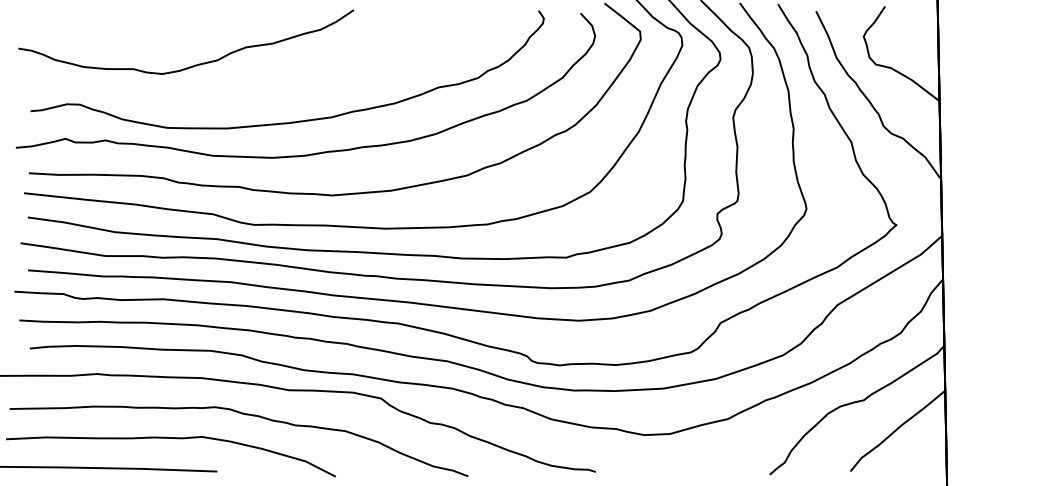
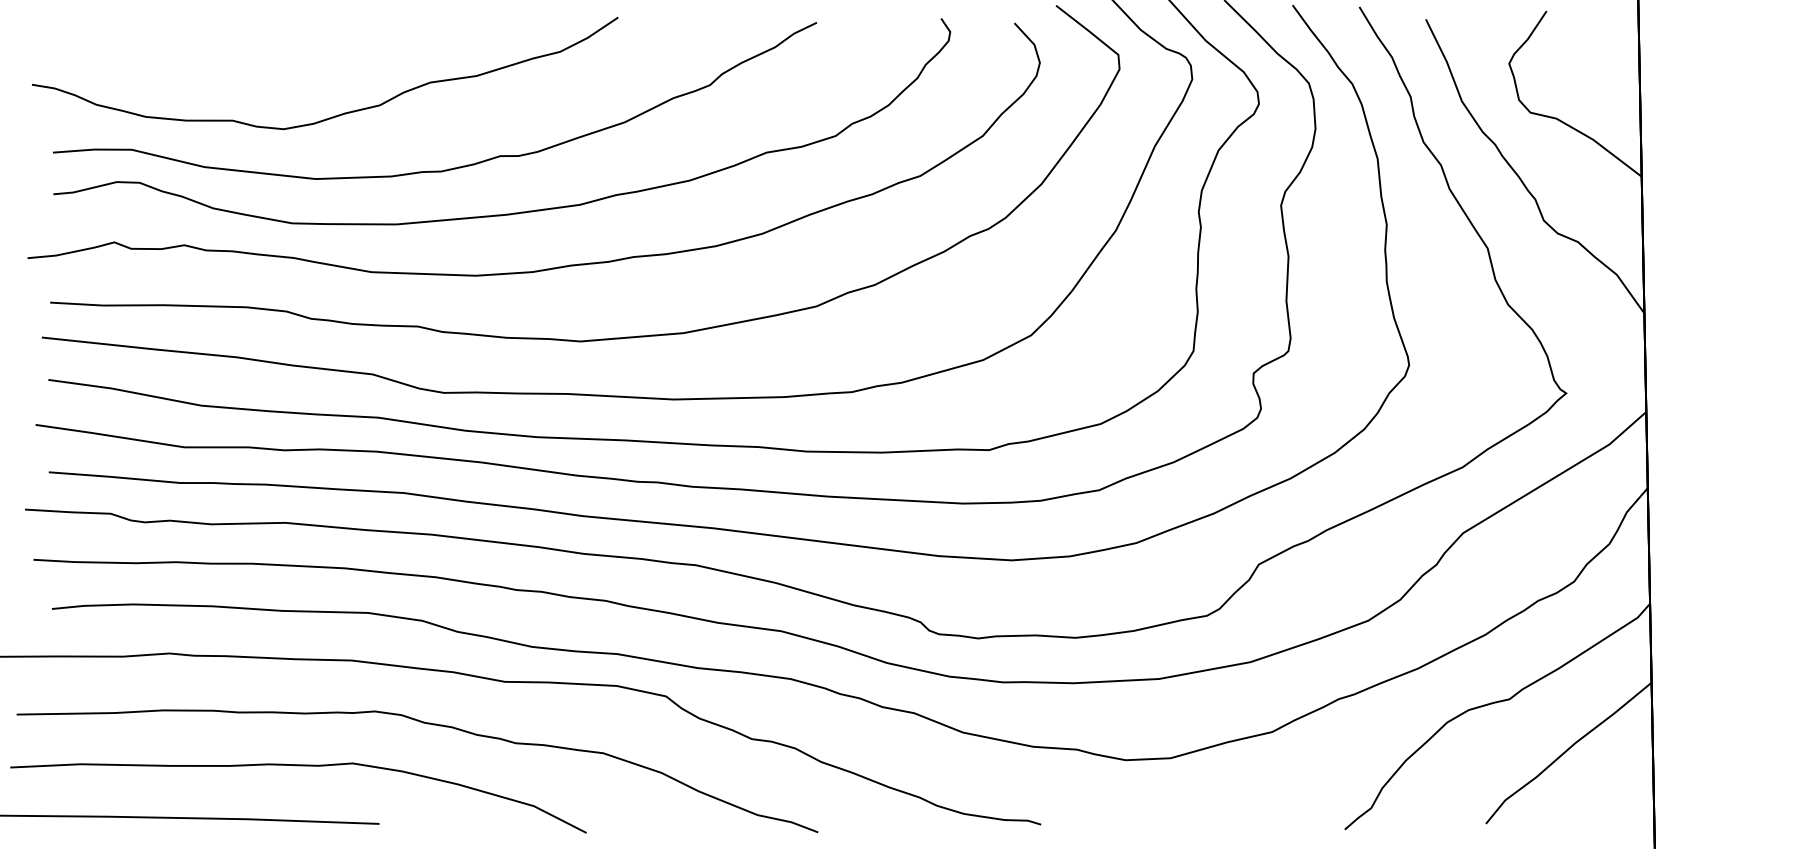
curve: (254, 96) -> (444, 168), added

